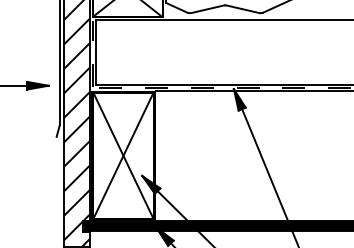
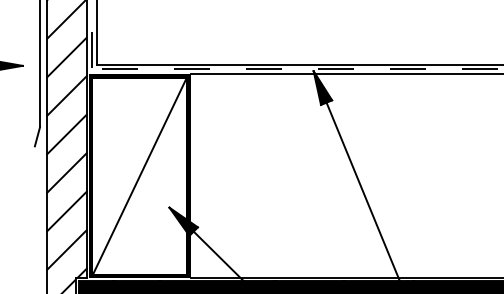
line: (123, 155) -> (140, 175), removed

